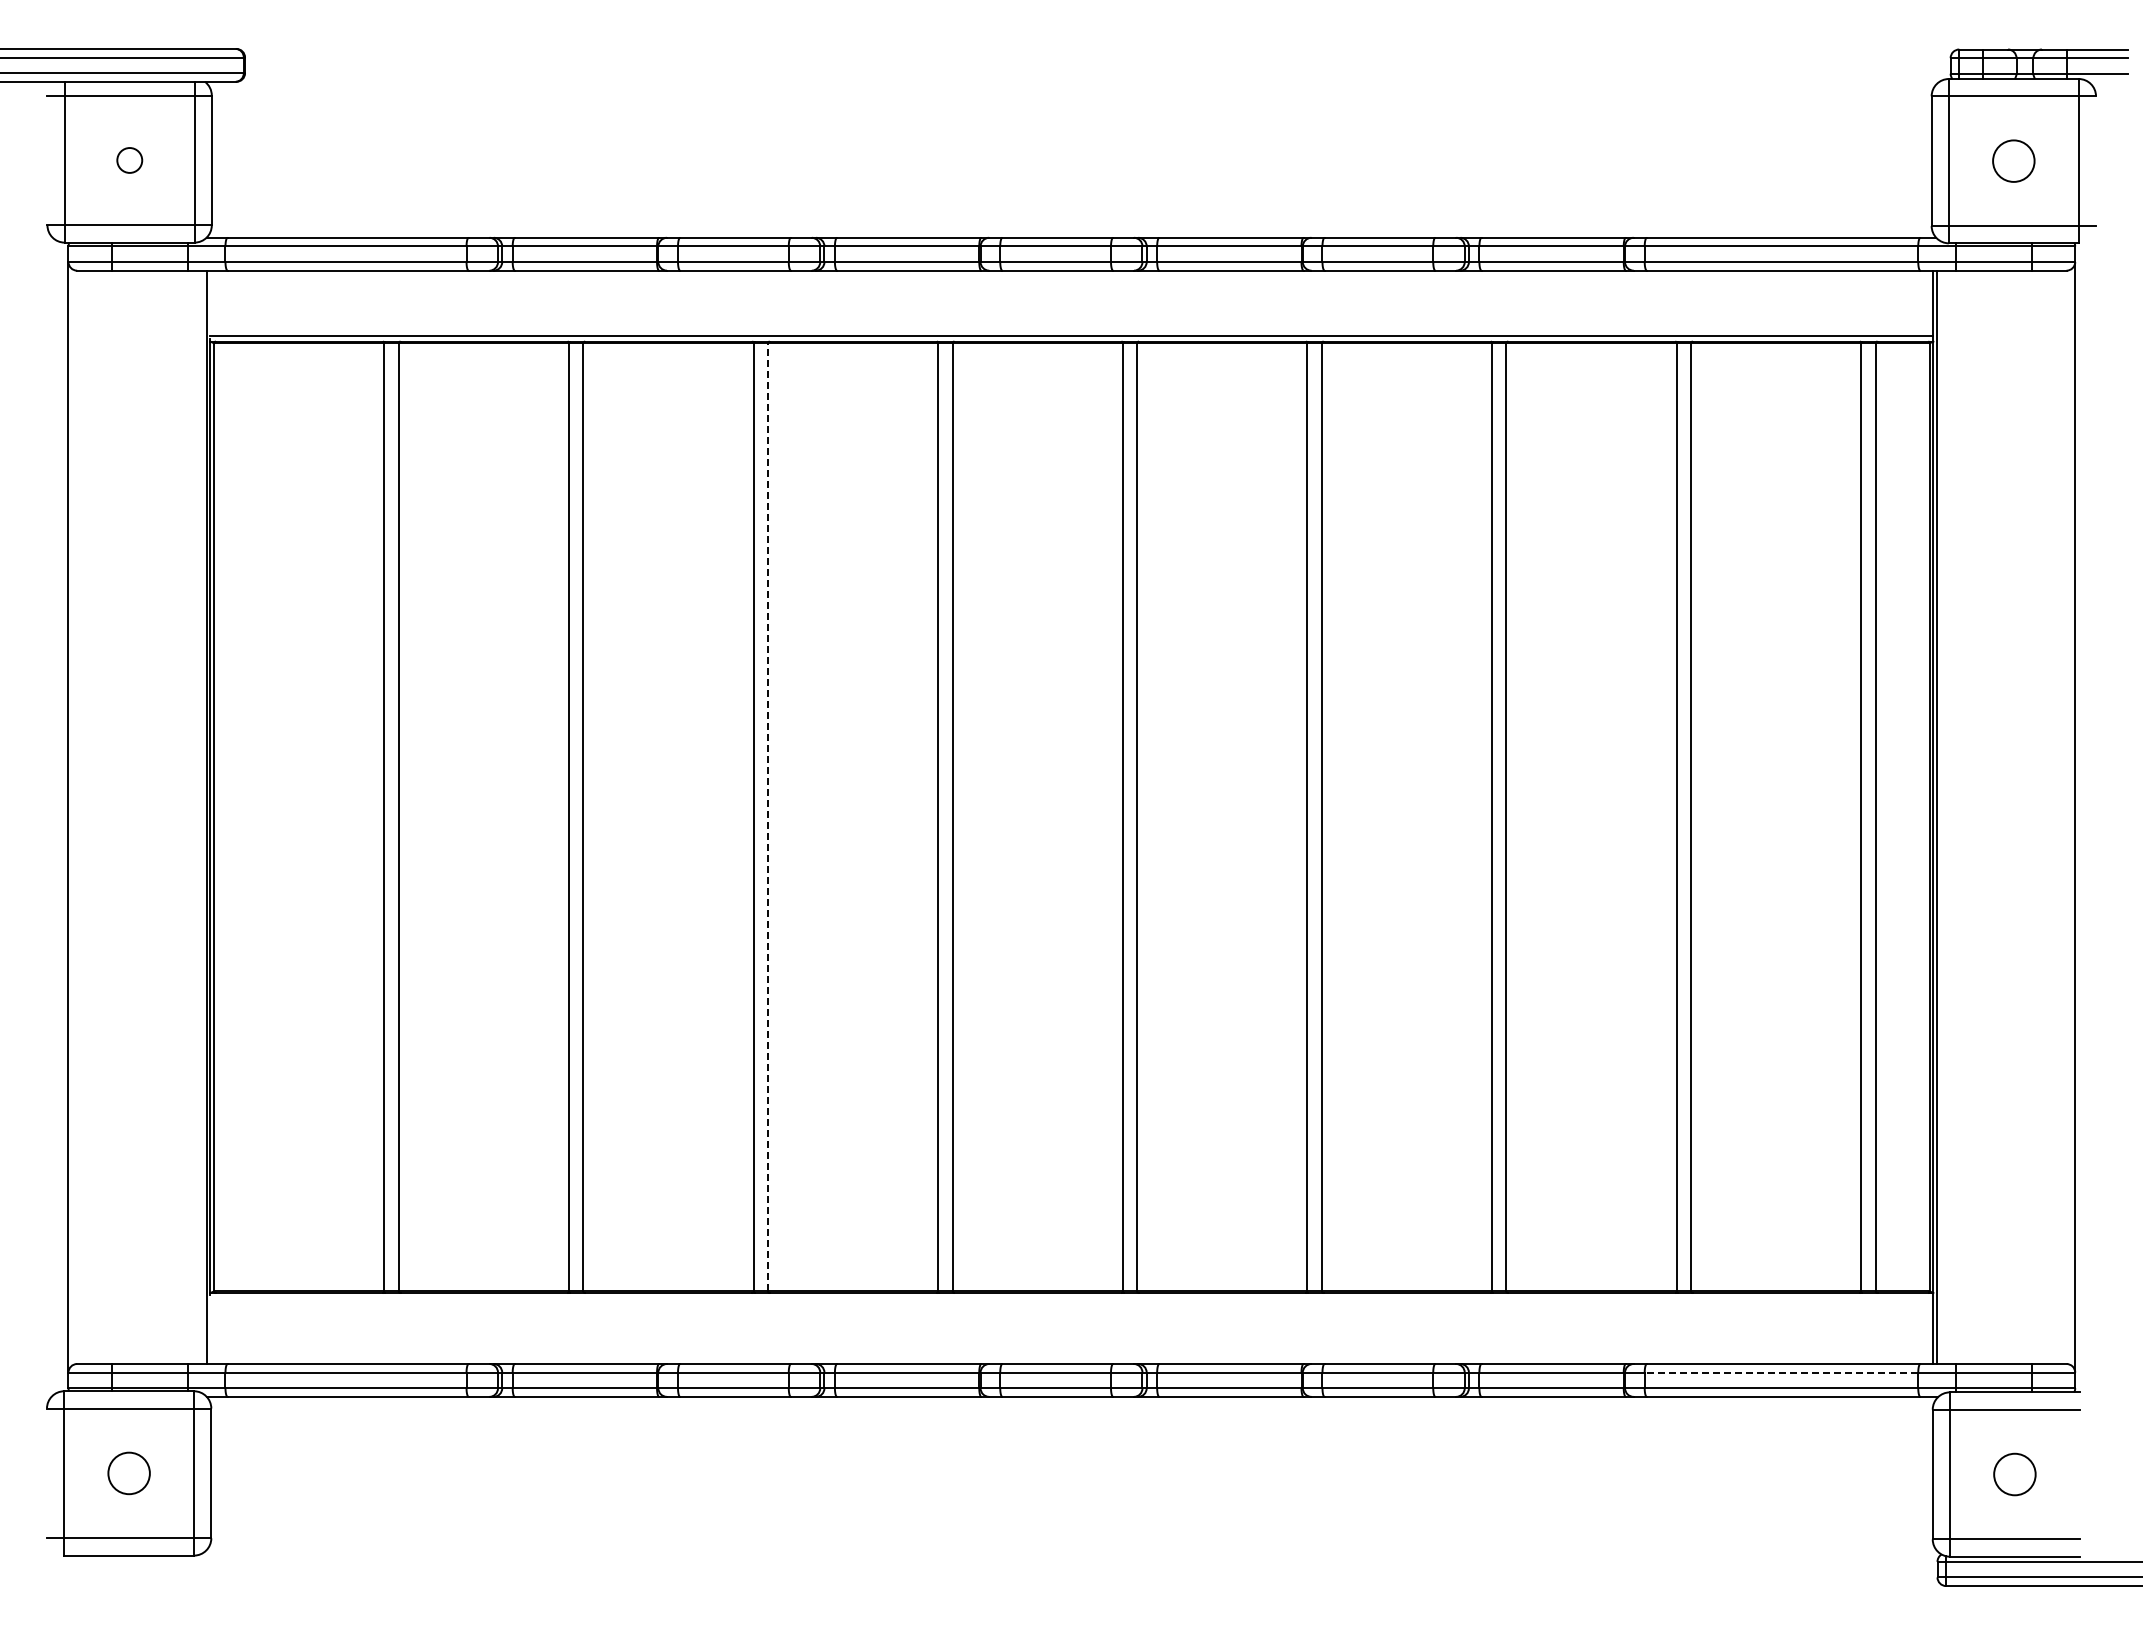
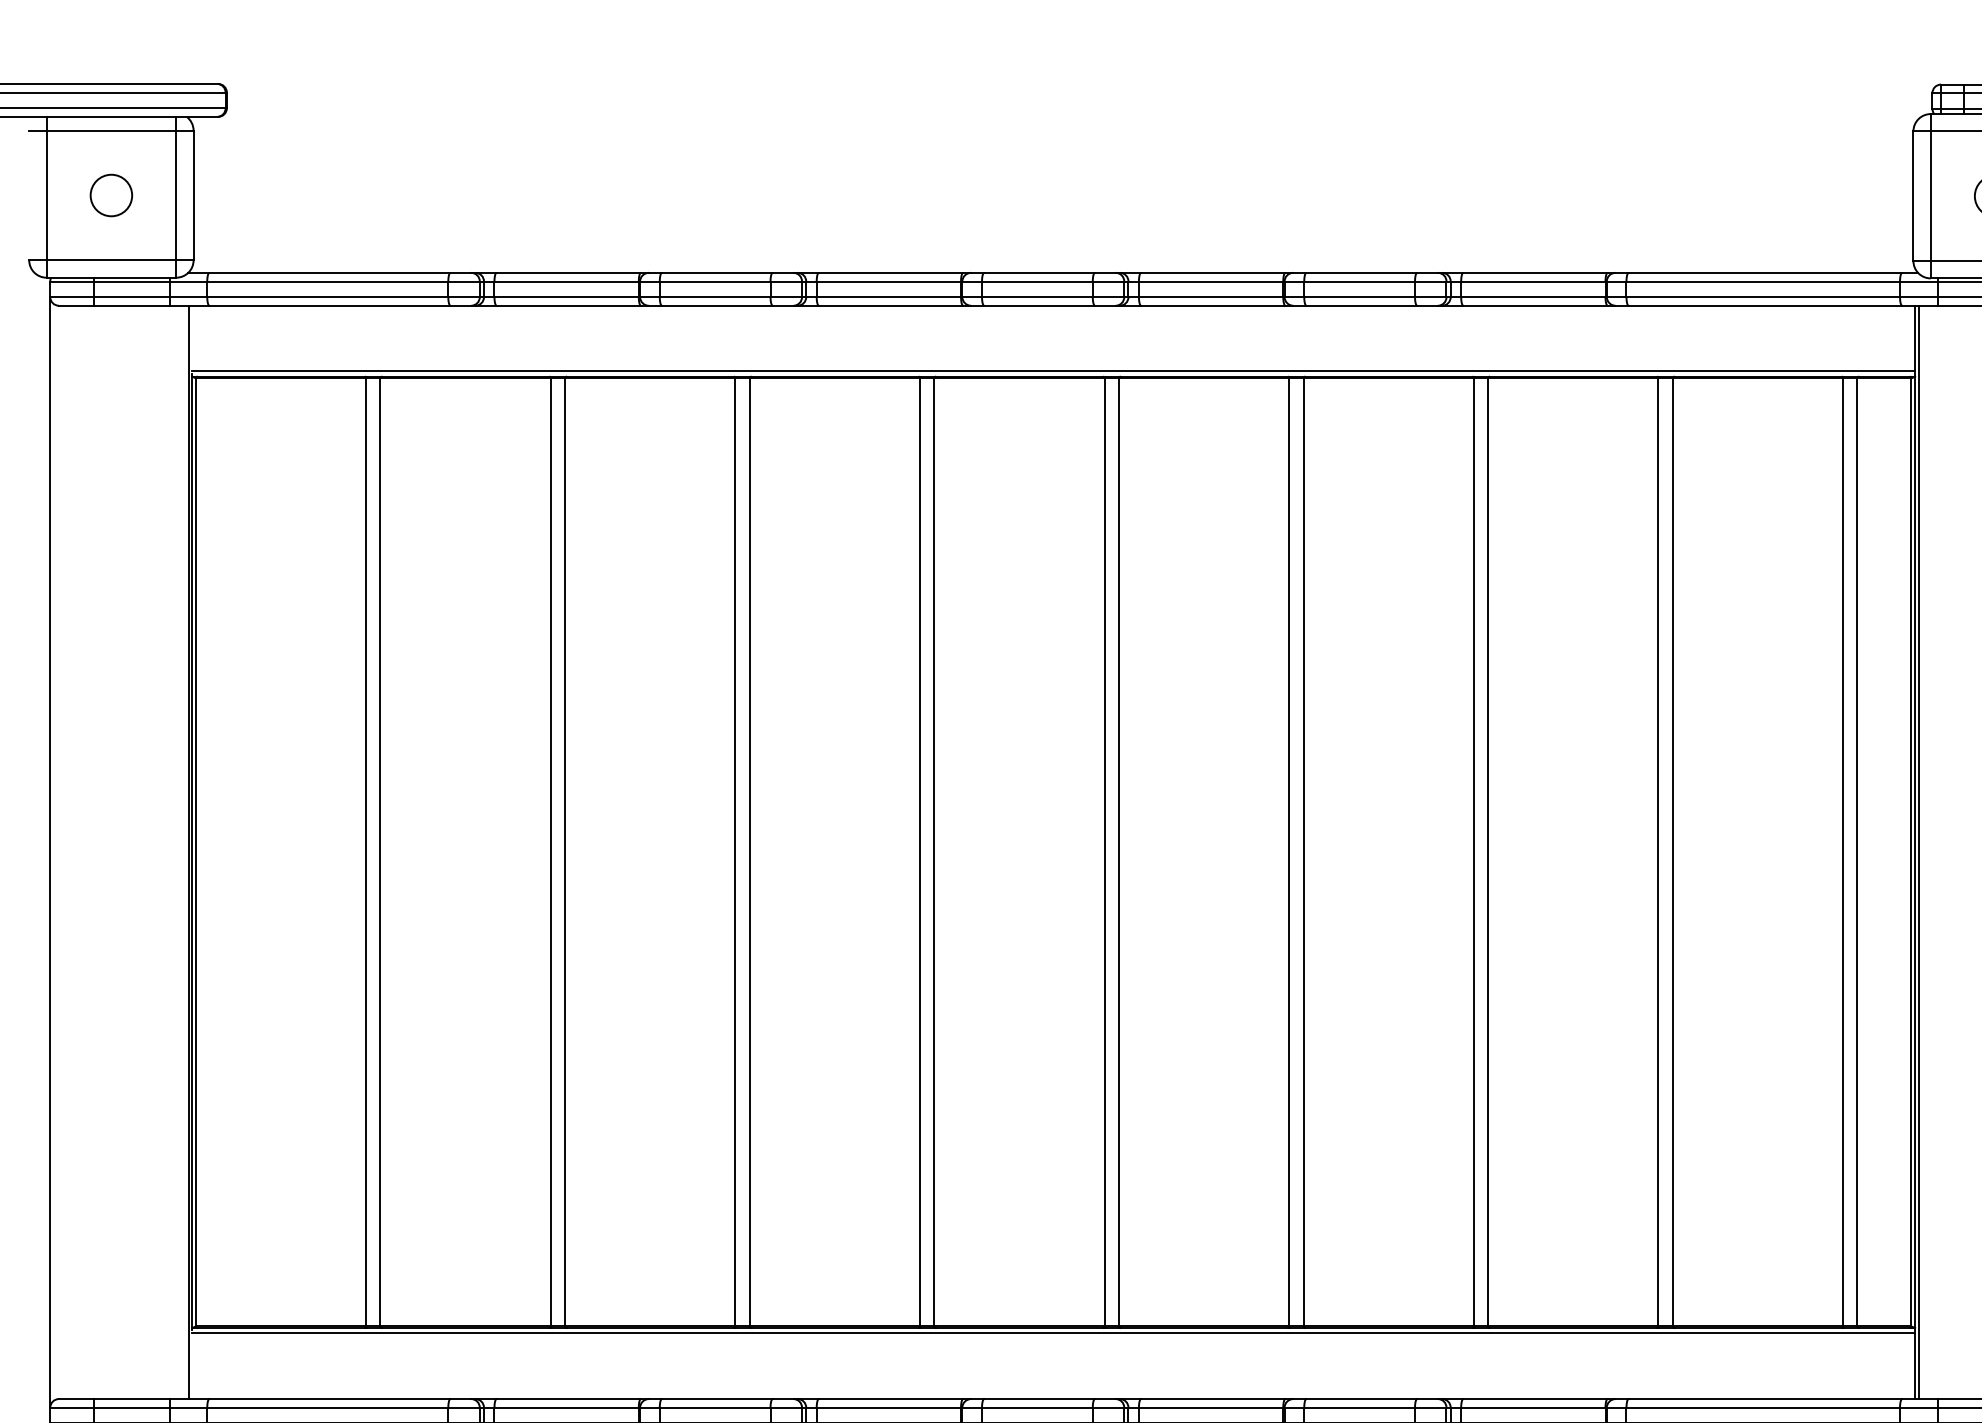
circle: (129, 160) -> (111, 195), size x1.67
line: (767, 816) -> (749, 851), dashed -> solid
line: (1071, 1298) -> (1053, 1333), added
line: (1781, 1372) -> (1763, 1407), dashed -> solid

